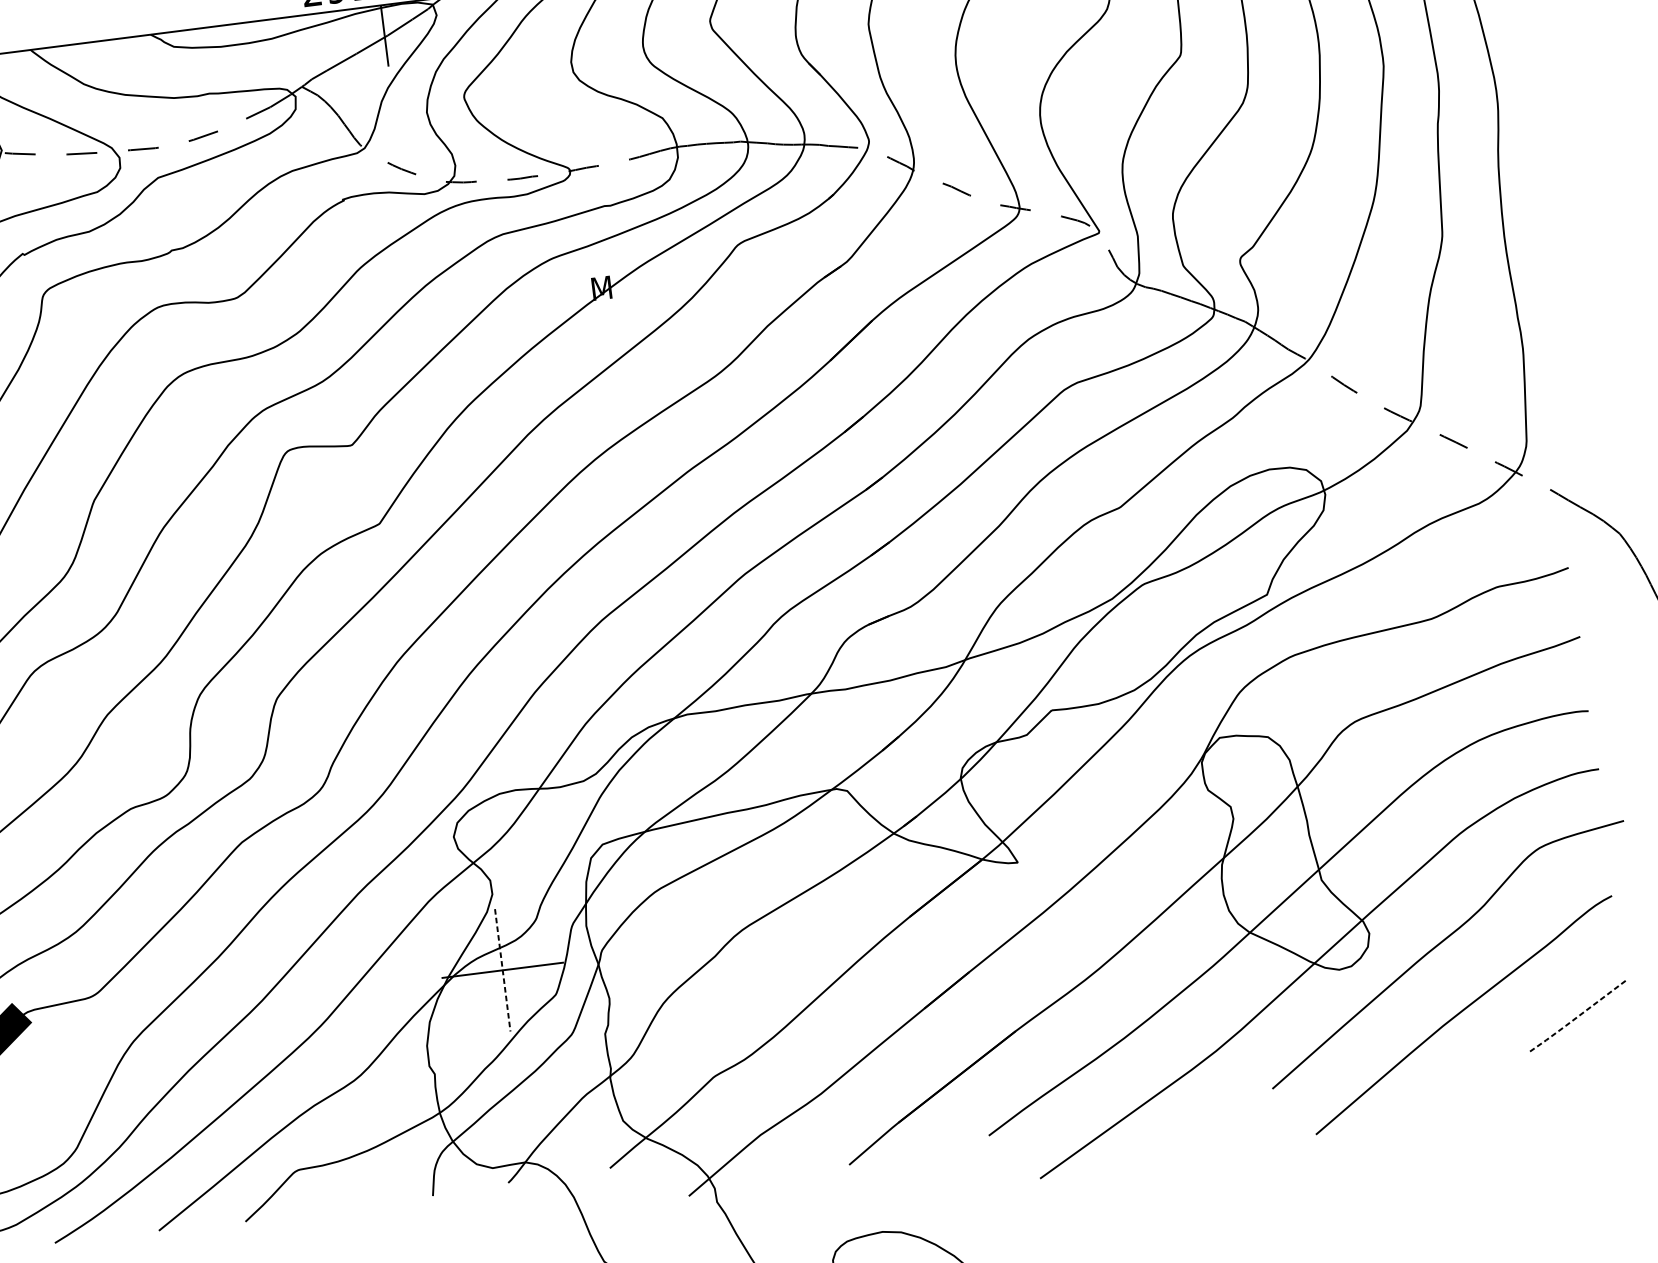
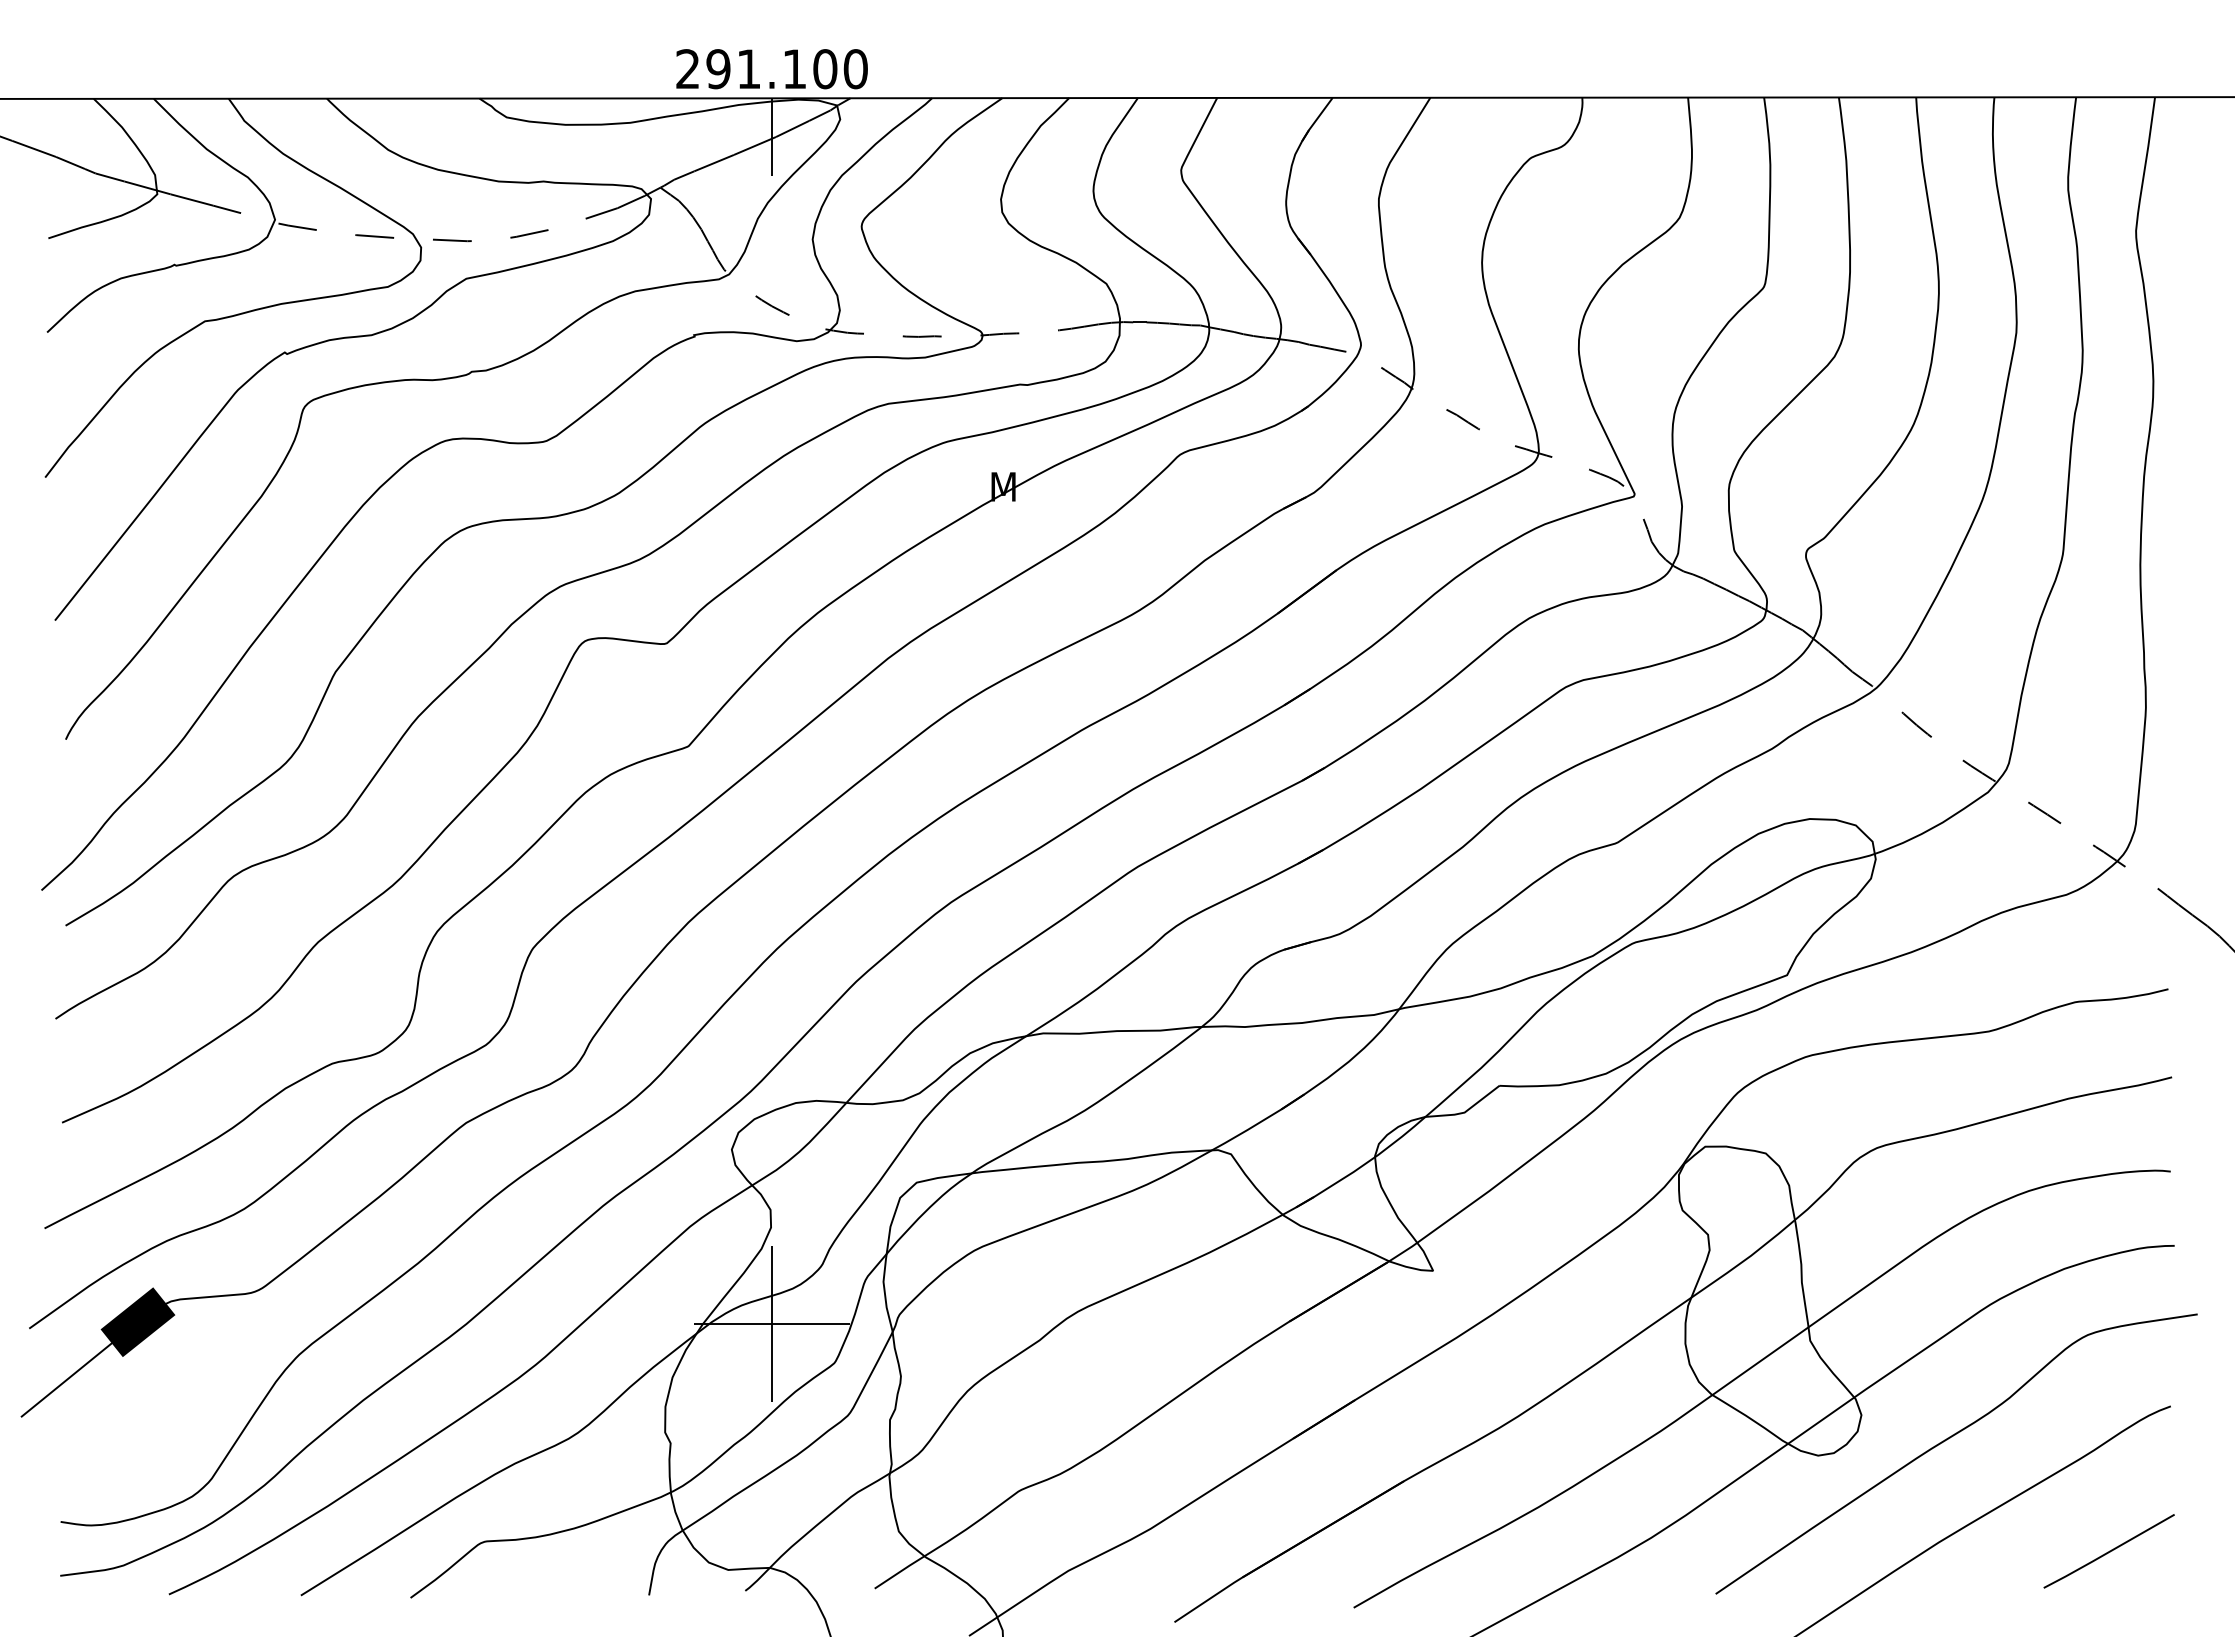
line: (503, 970) -> (772, 1324), dashed -> solid
line: (1578, 1017) -> (2109, 1552), dashed -> solid

